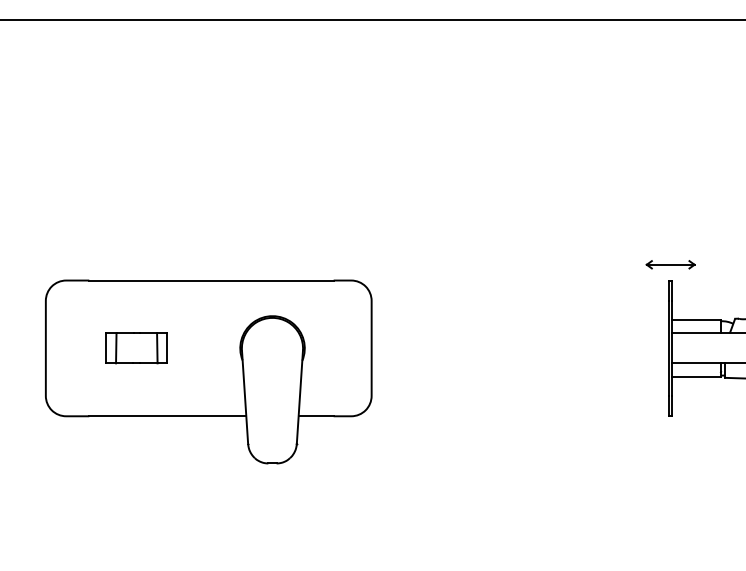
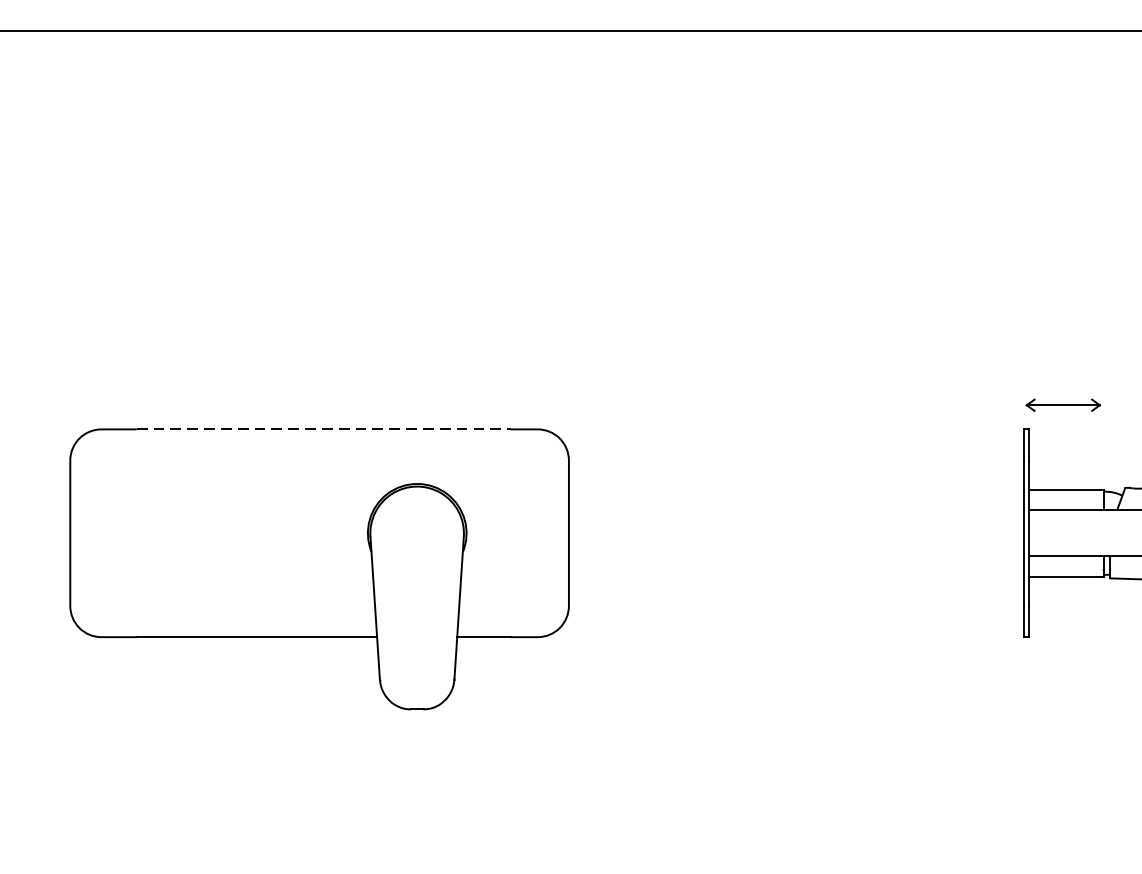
part: (670, 264) -> (1063, 404), moved
line: (211, 280) -> (323, 429), solid -> dashed
part: (136, 348) -> (209, 533), removed

